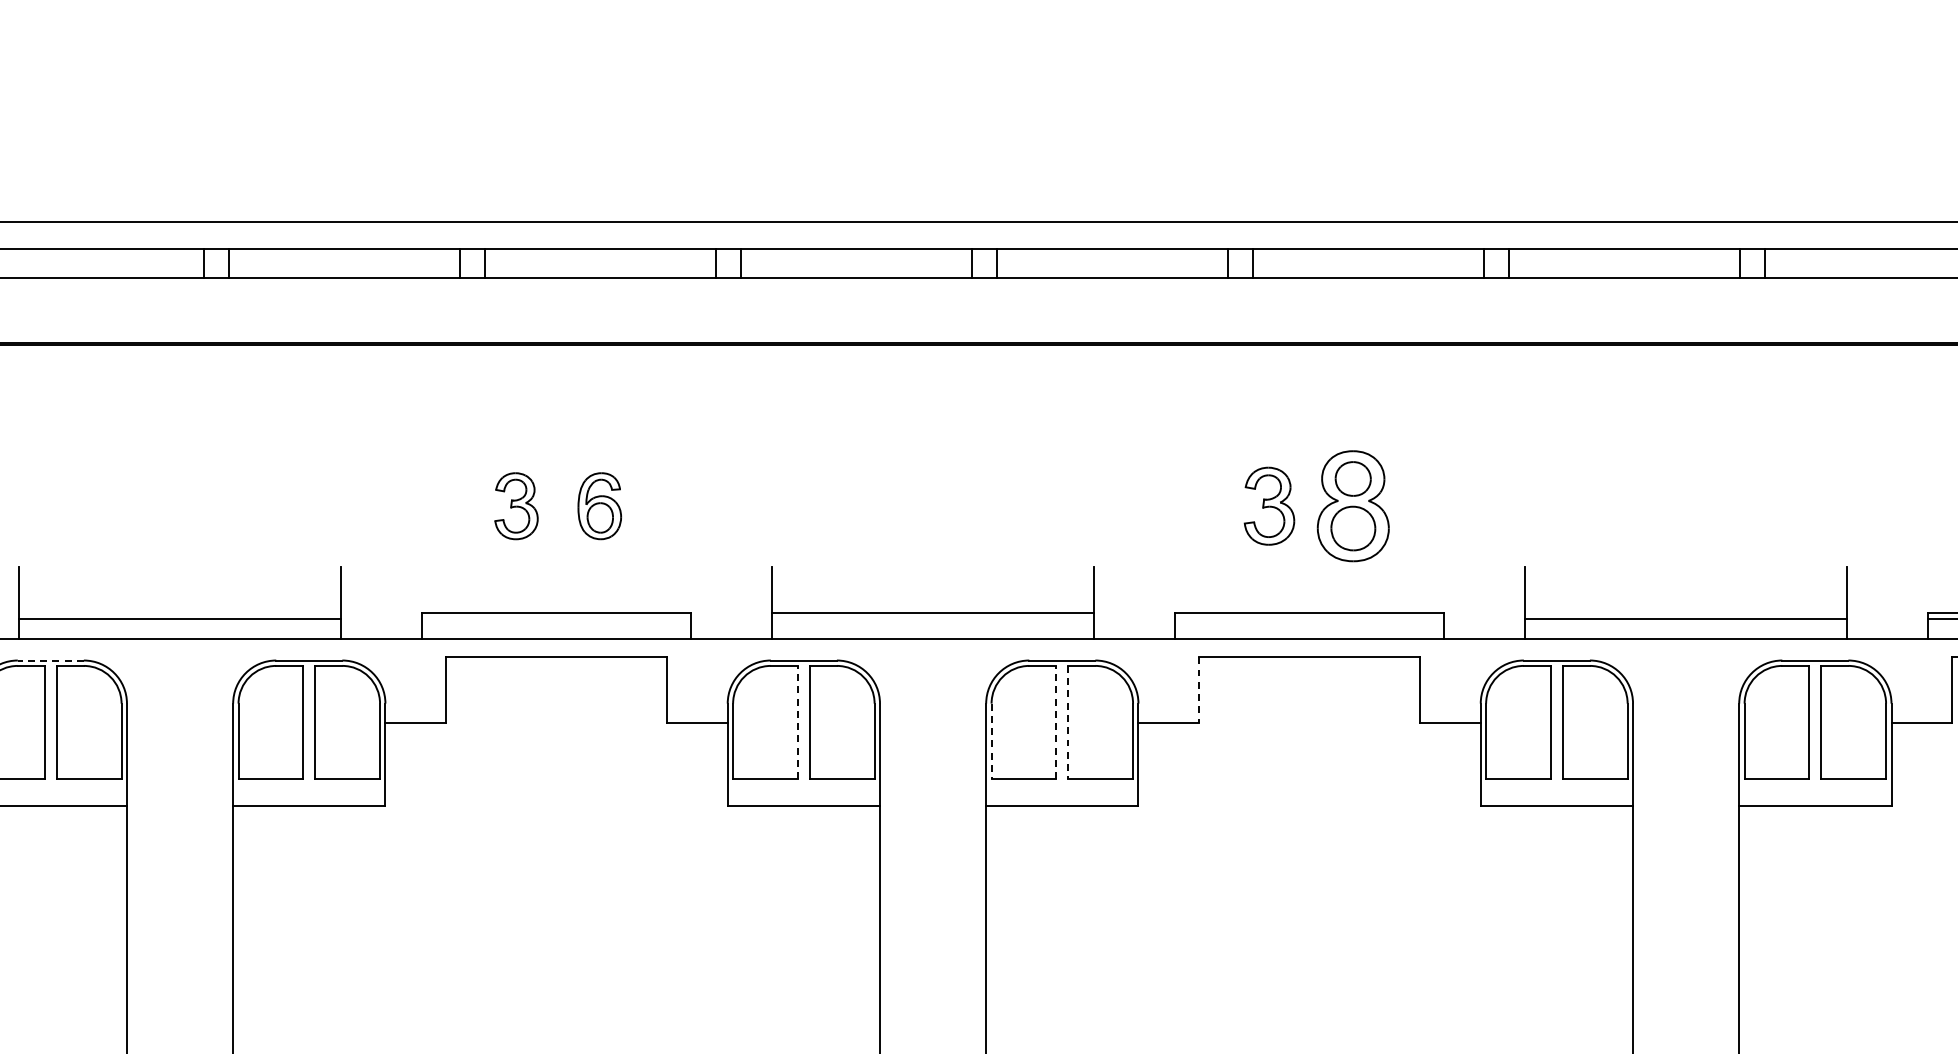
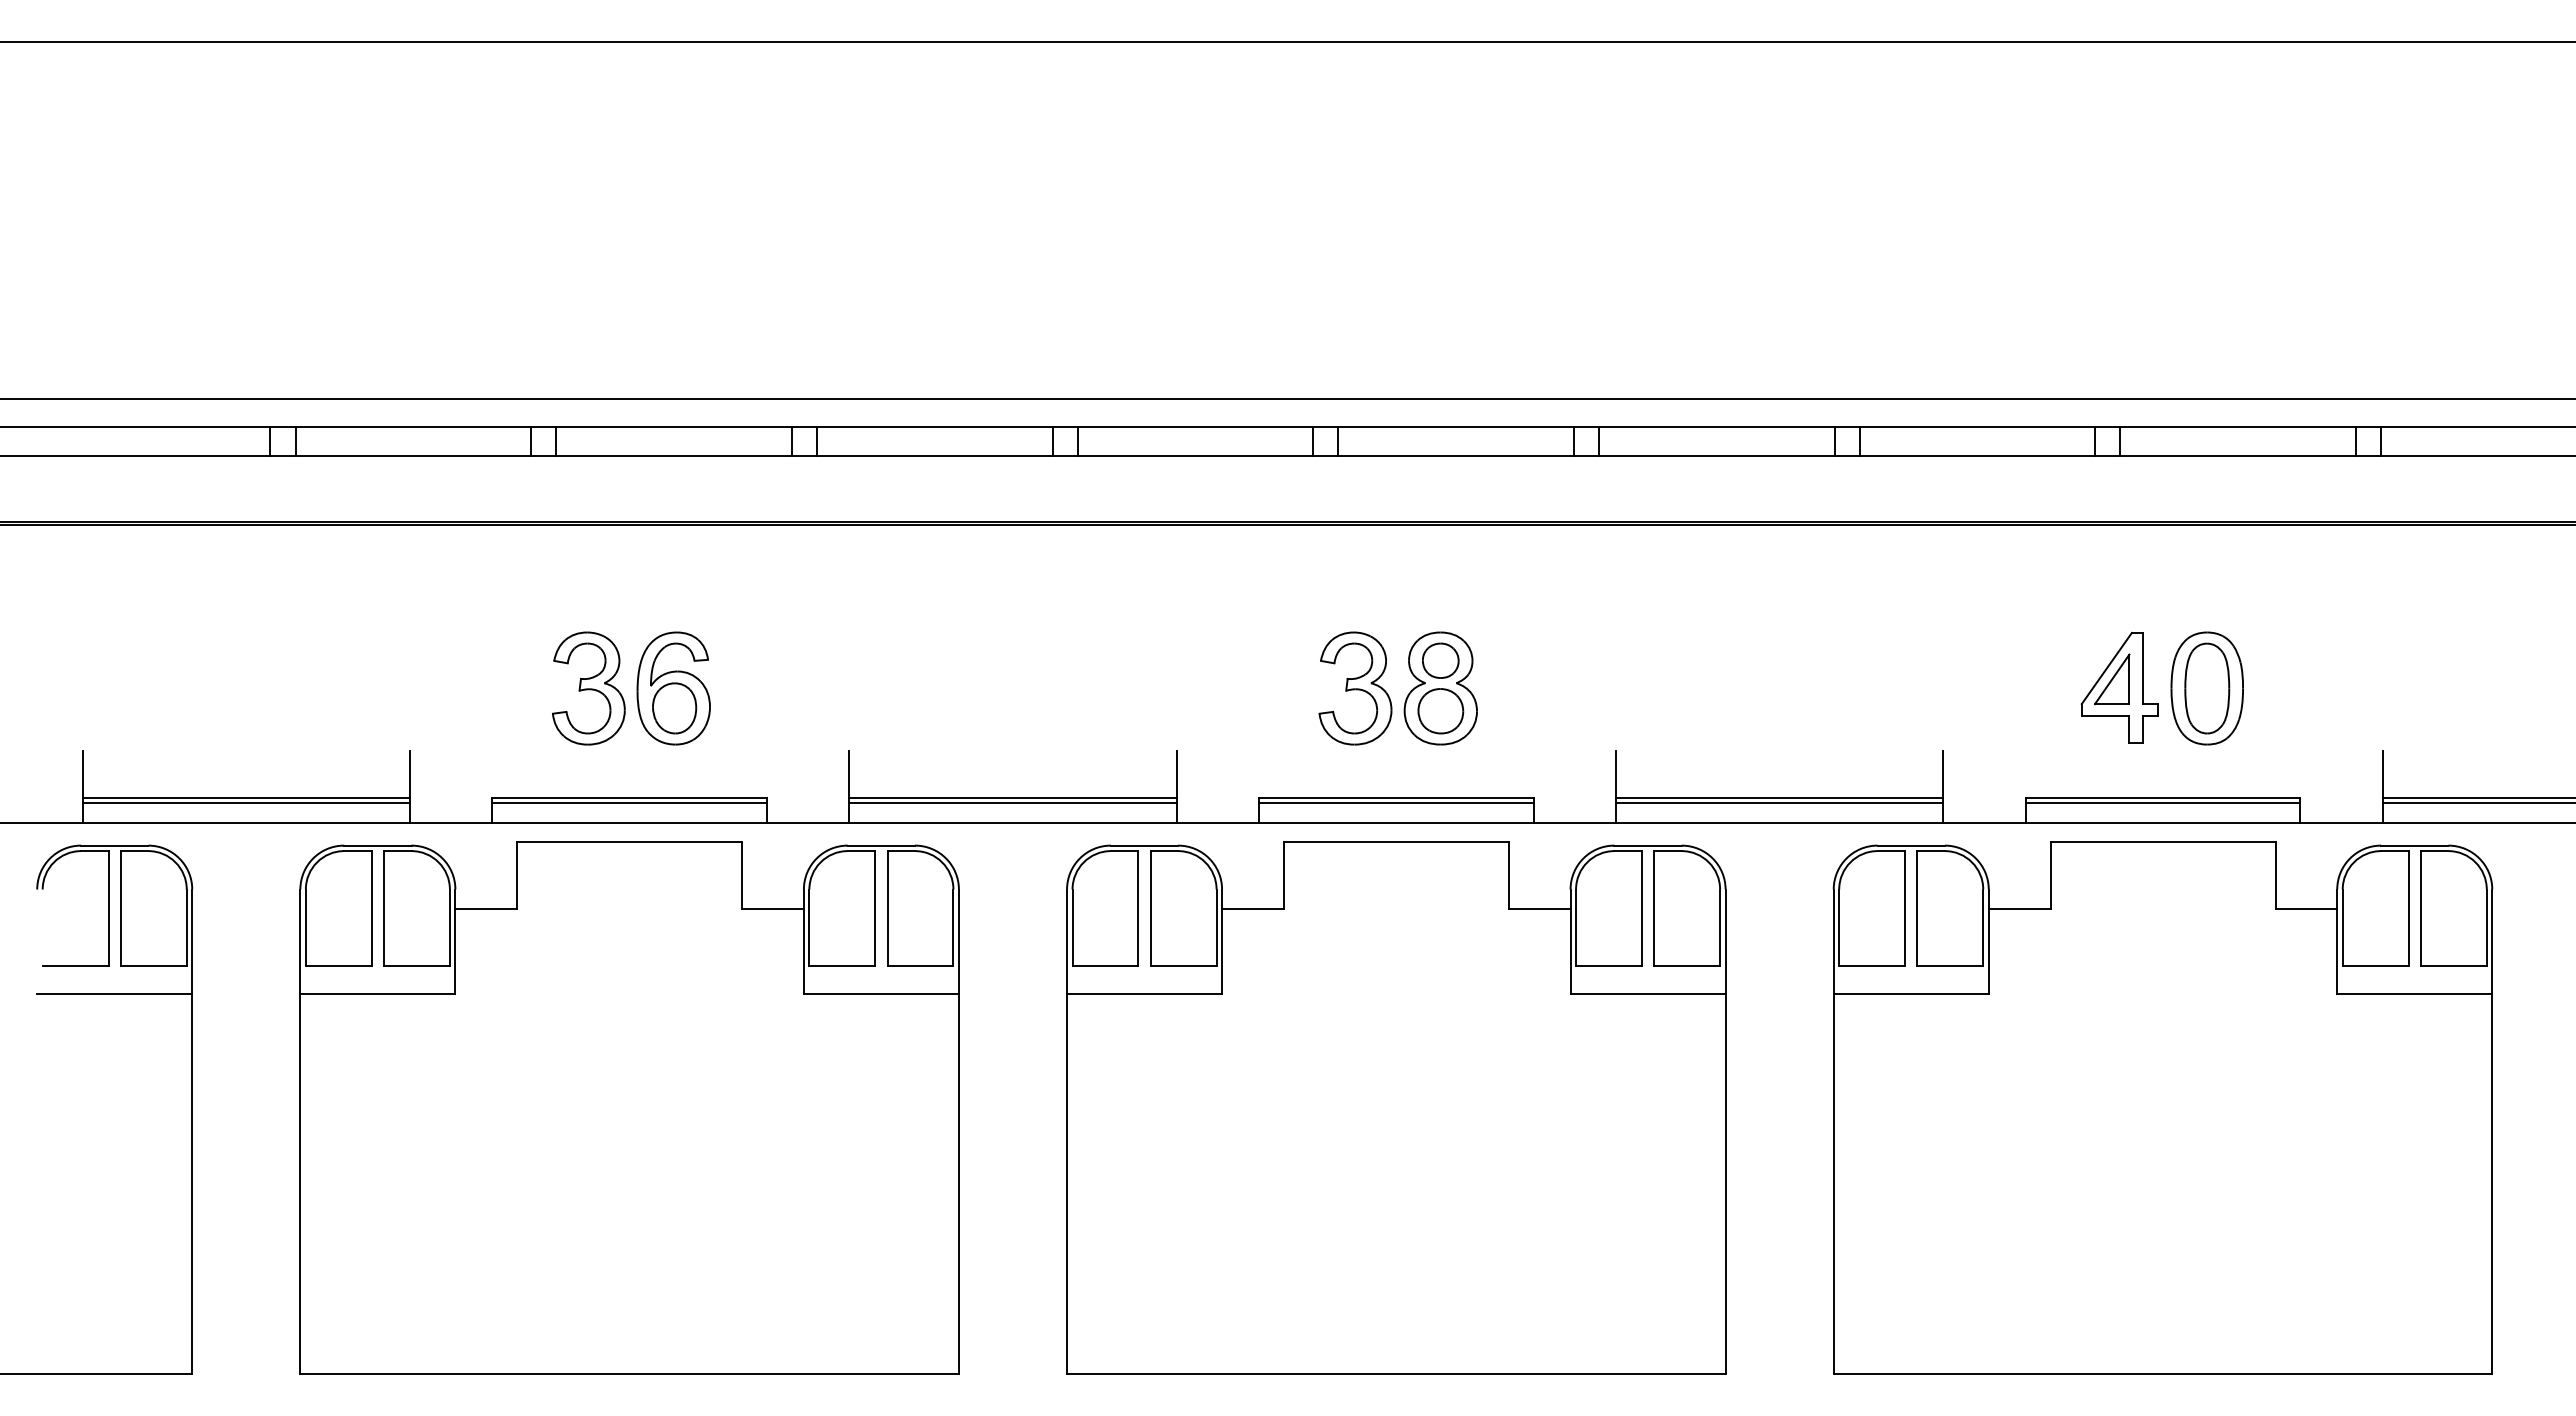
part: (516, 506) -> (588, 688), size x1.67
part: (599, 506) -> (673, 688), size x1.67
part: (1269, 506) -> (1355, 688), size x1.43
line: (180, 613) -> (246, 797), added
line: (1685, 613) -> (1779, 797), added
line: (556, 619) -> (629, 803), added
line: (932, 619) -> (1012, 803), added
line: (1309, 619) -> (1396, 803), added
line: (50, 660) -> (114, 845), dashed -> solid
line: (1198, 690) -> (1283, 876), dashed -> solid
line: (798, 722) -> (875, 908), dashed -> solid
line: (1056, 722) -> (1138, 908), dashed -> solid
line: (1068, 722) -> (1150, 908), dashed -> solid
line: (991, 741) -> (1072, 928), dashed -> solid

